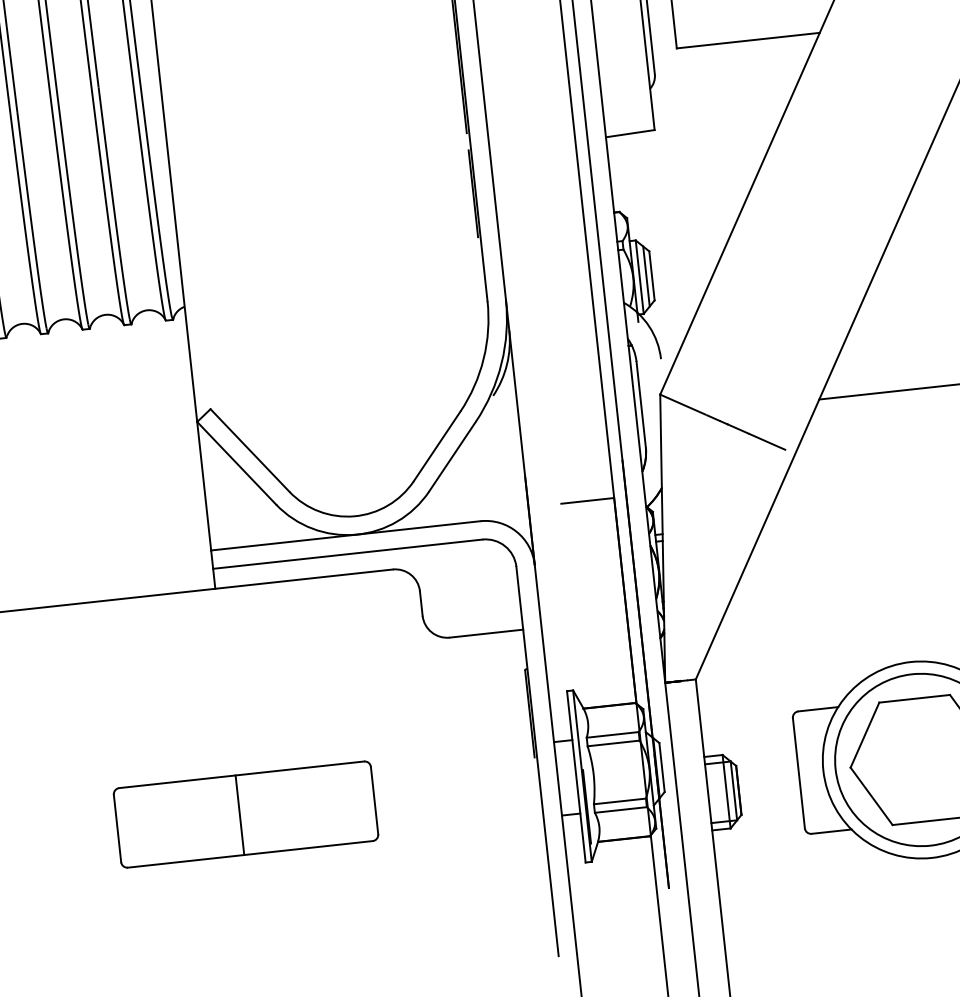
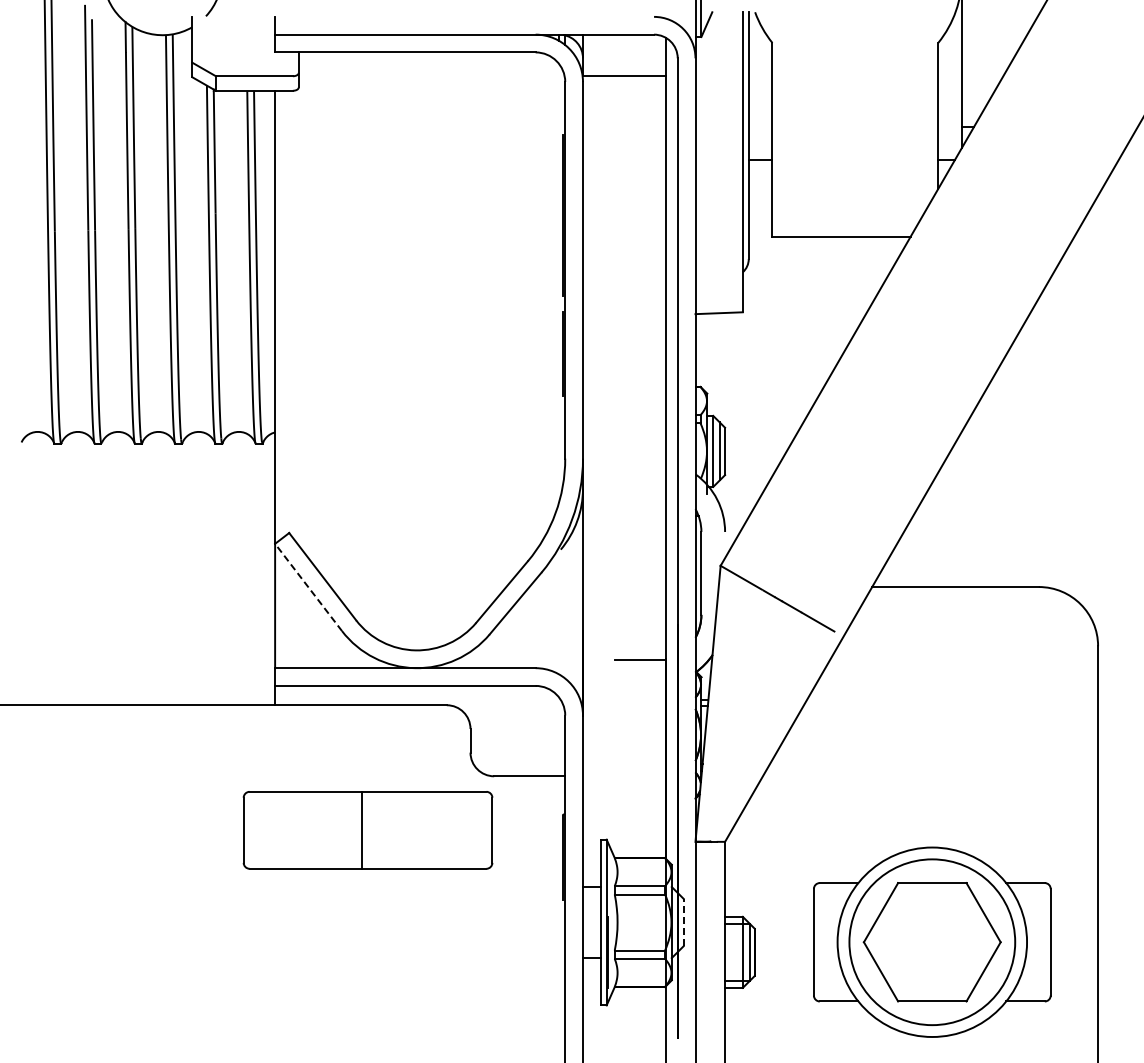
line: (236, 463) -> (308, 587), solid -> dashed
line: (661, 767) -> (683, 922), solid -> dashed
part: (245, 814) -> (367, 830), moved

